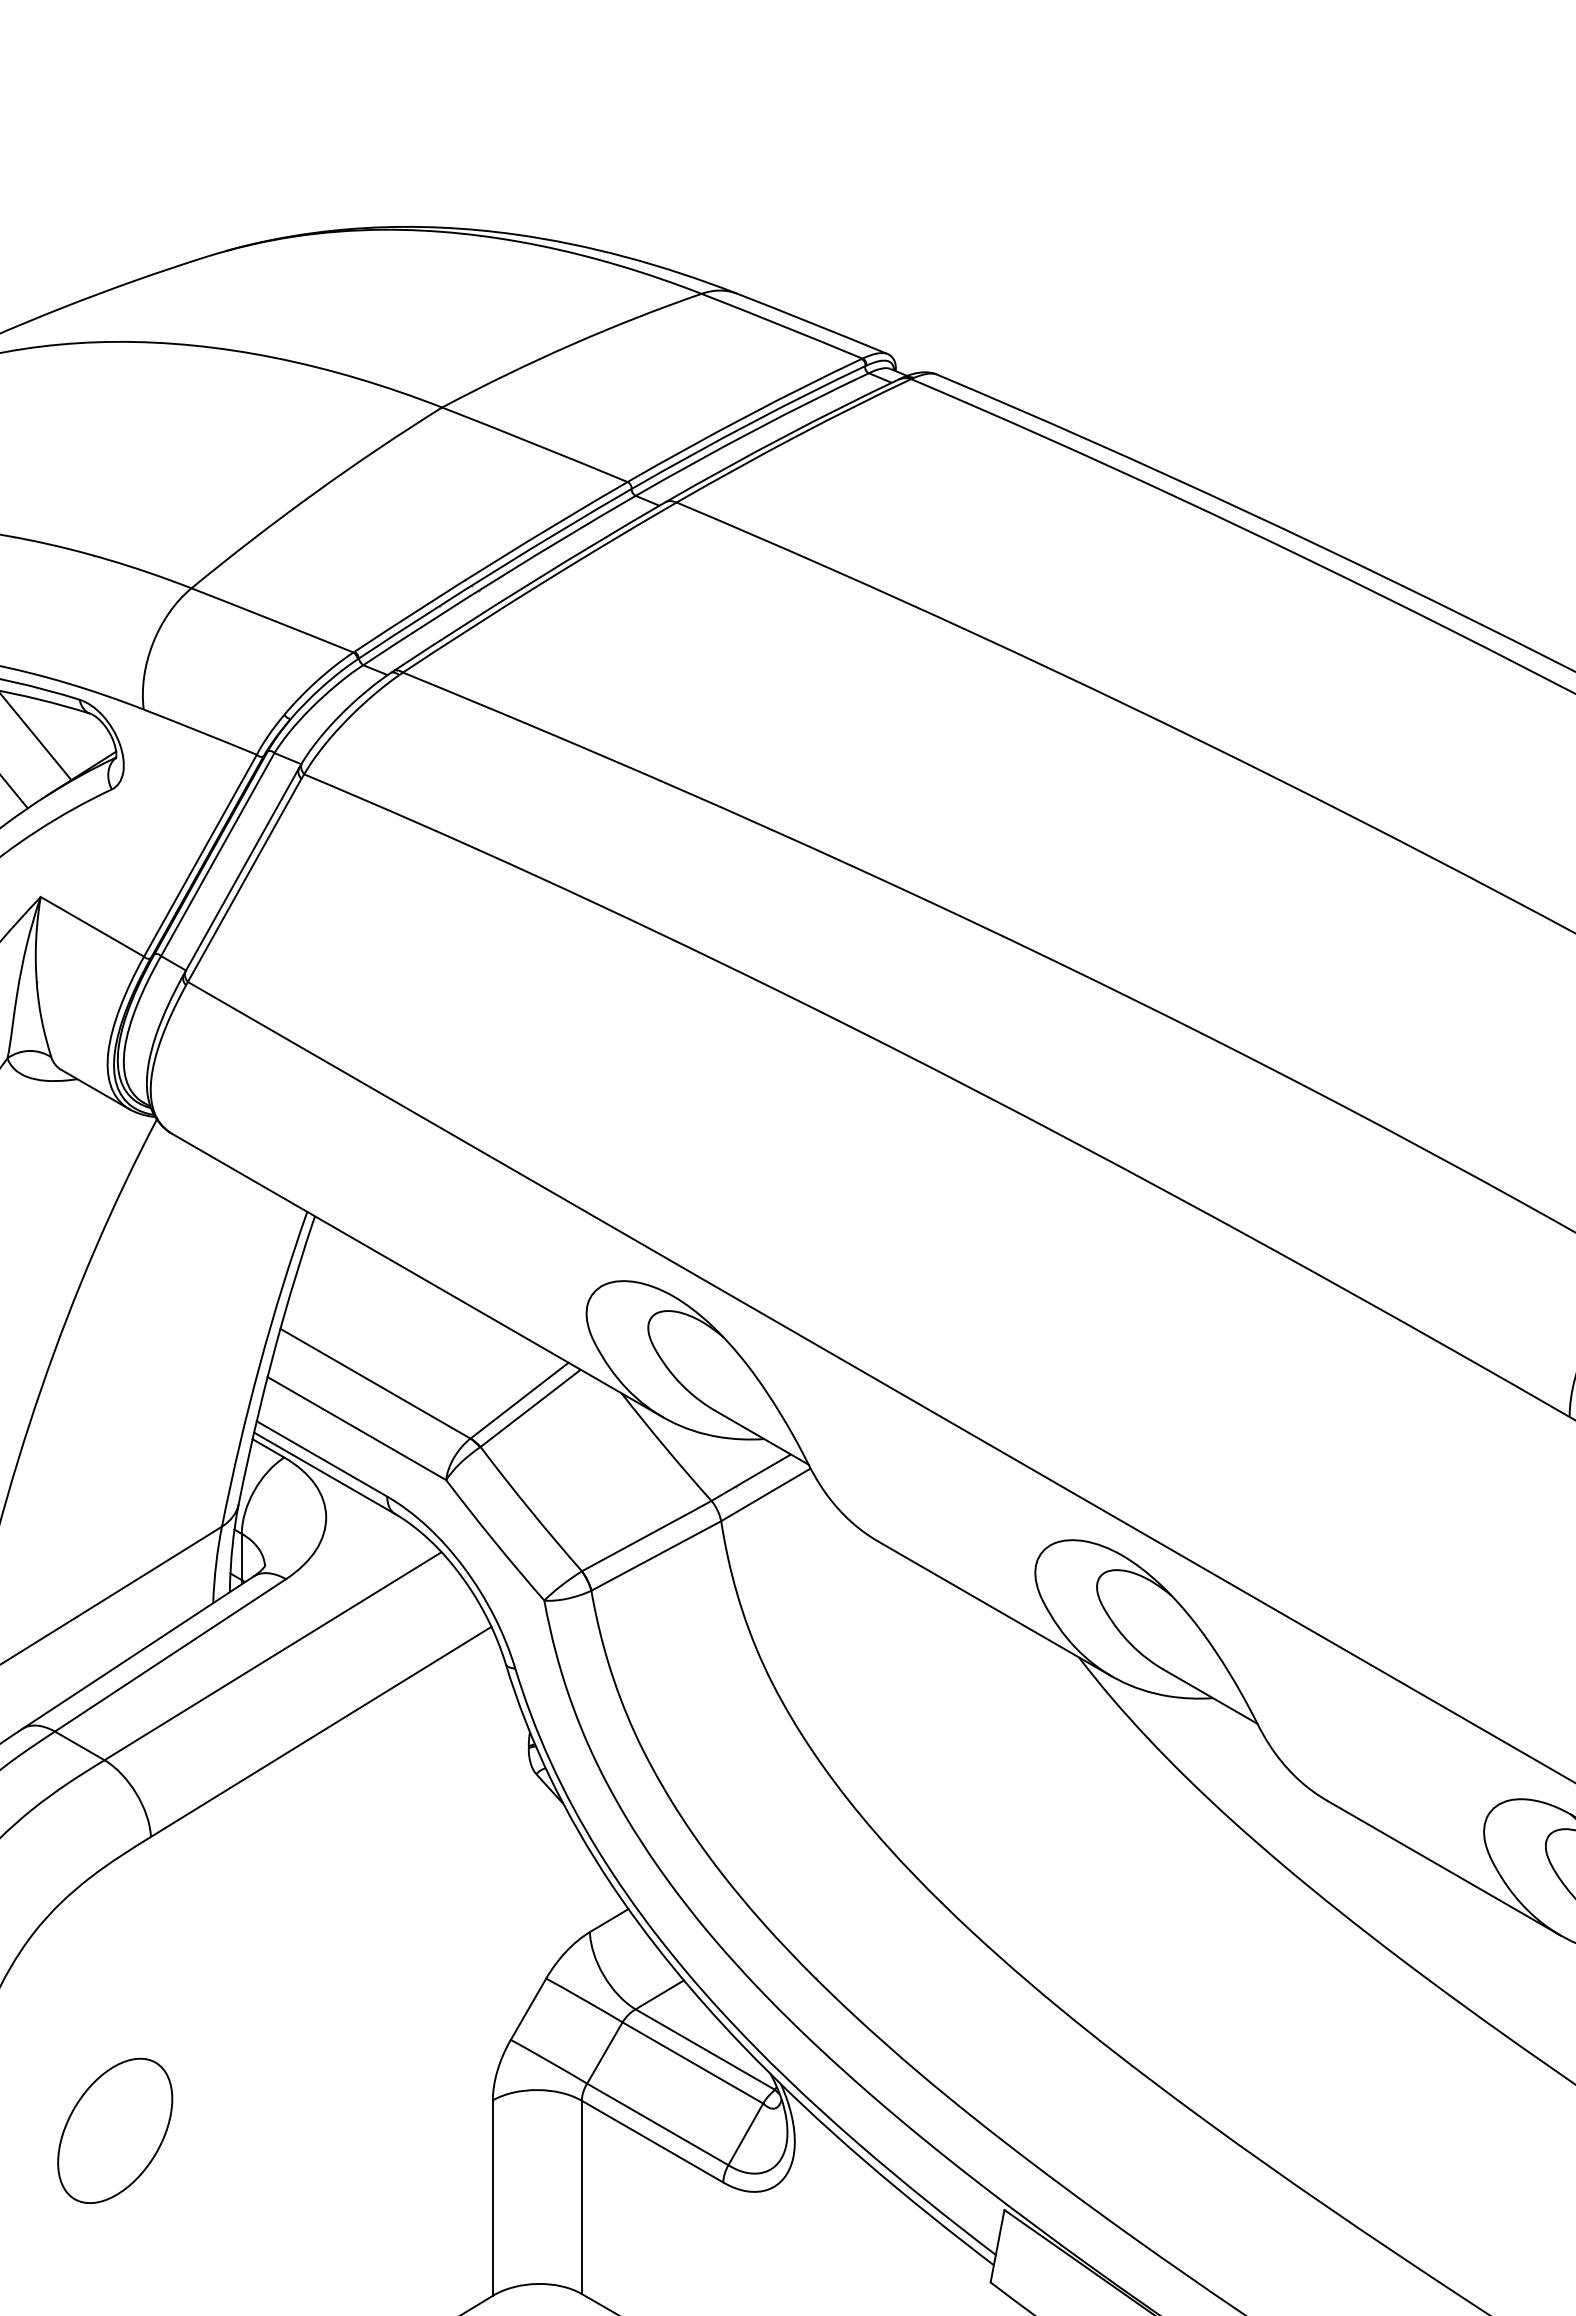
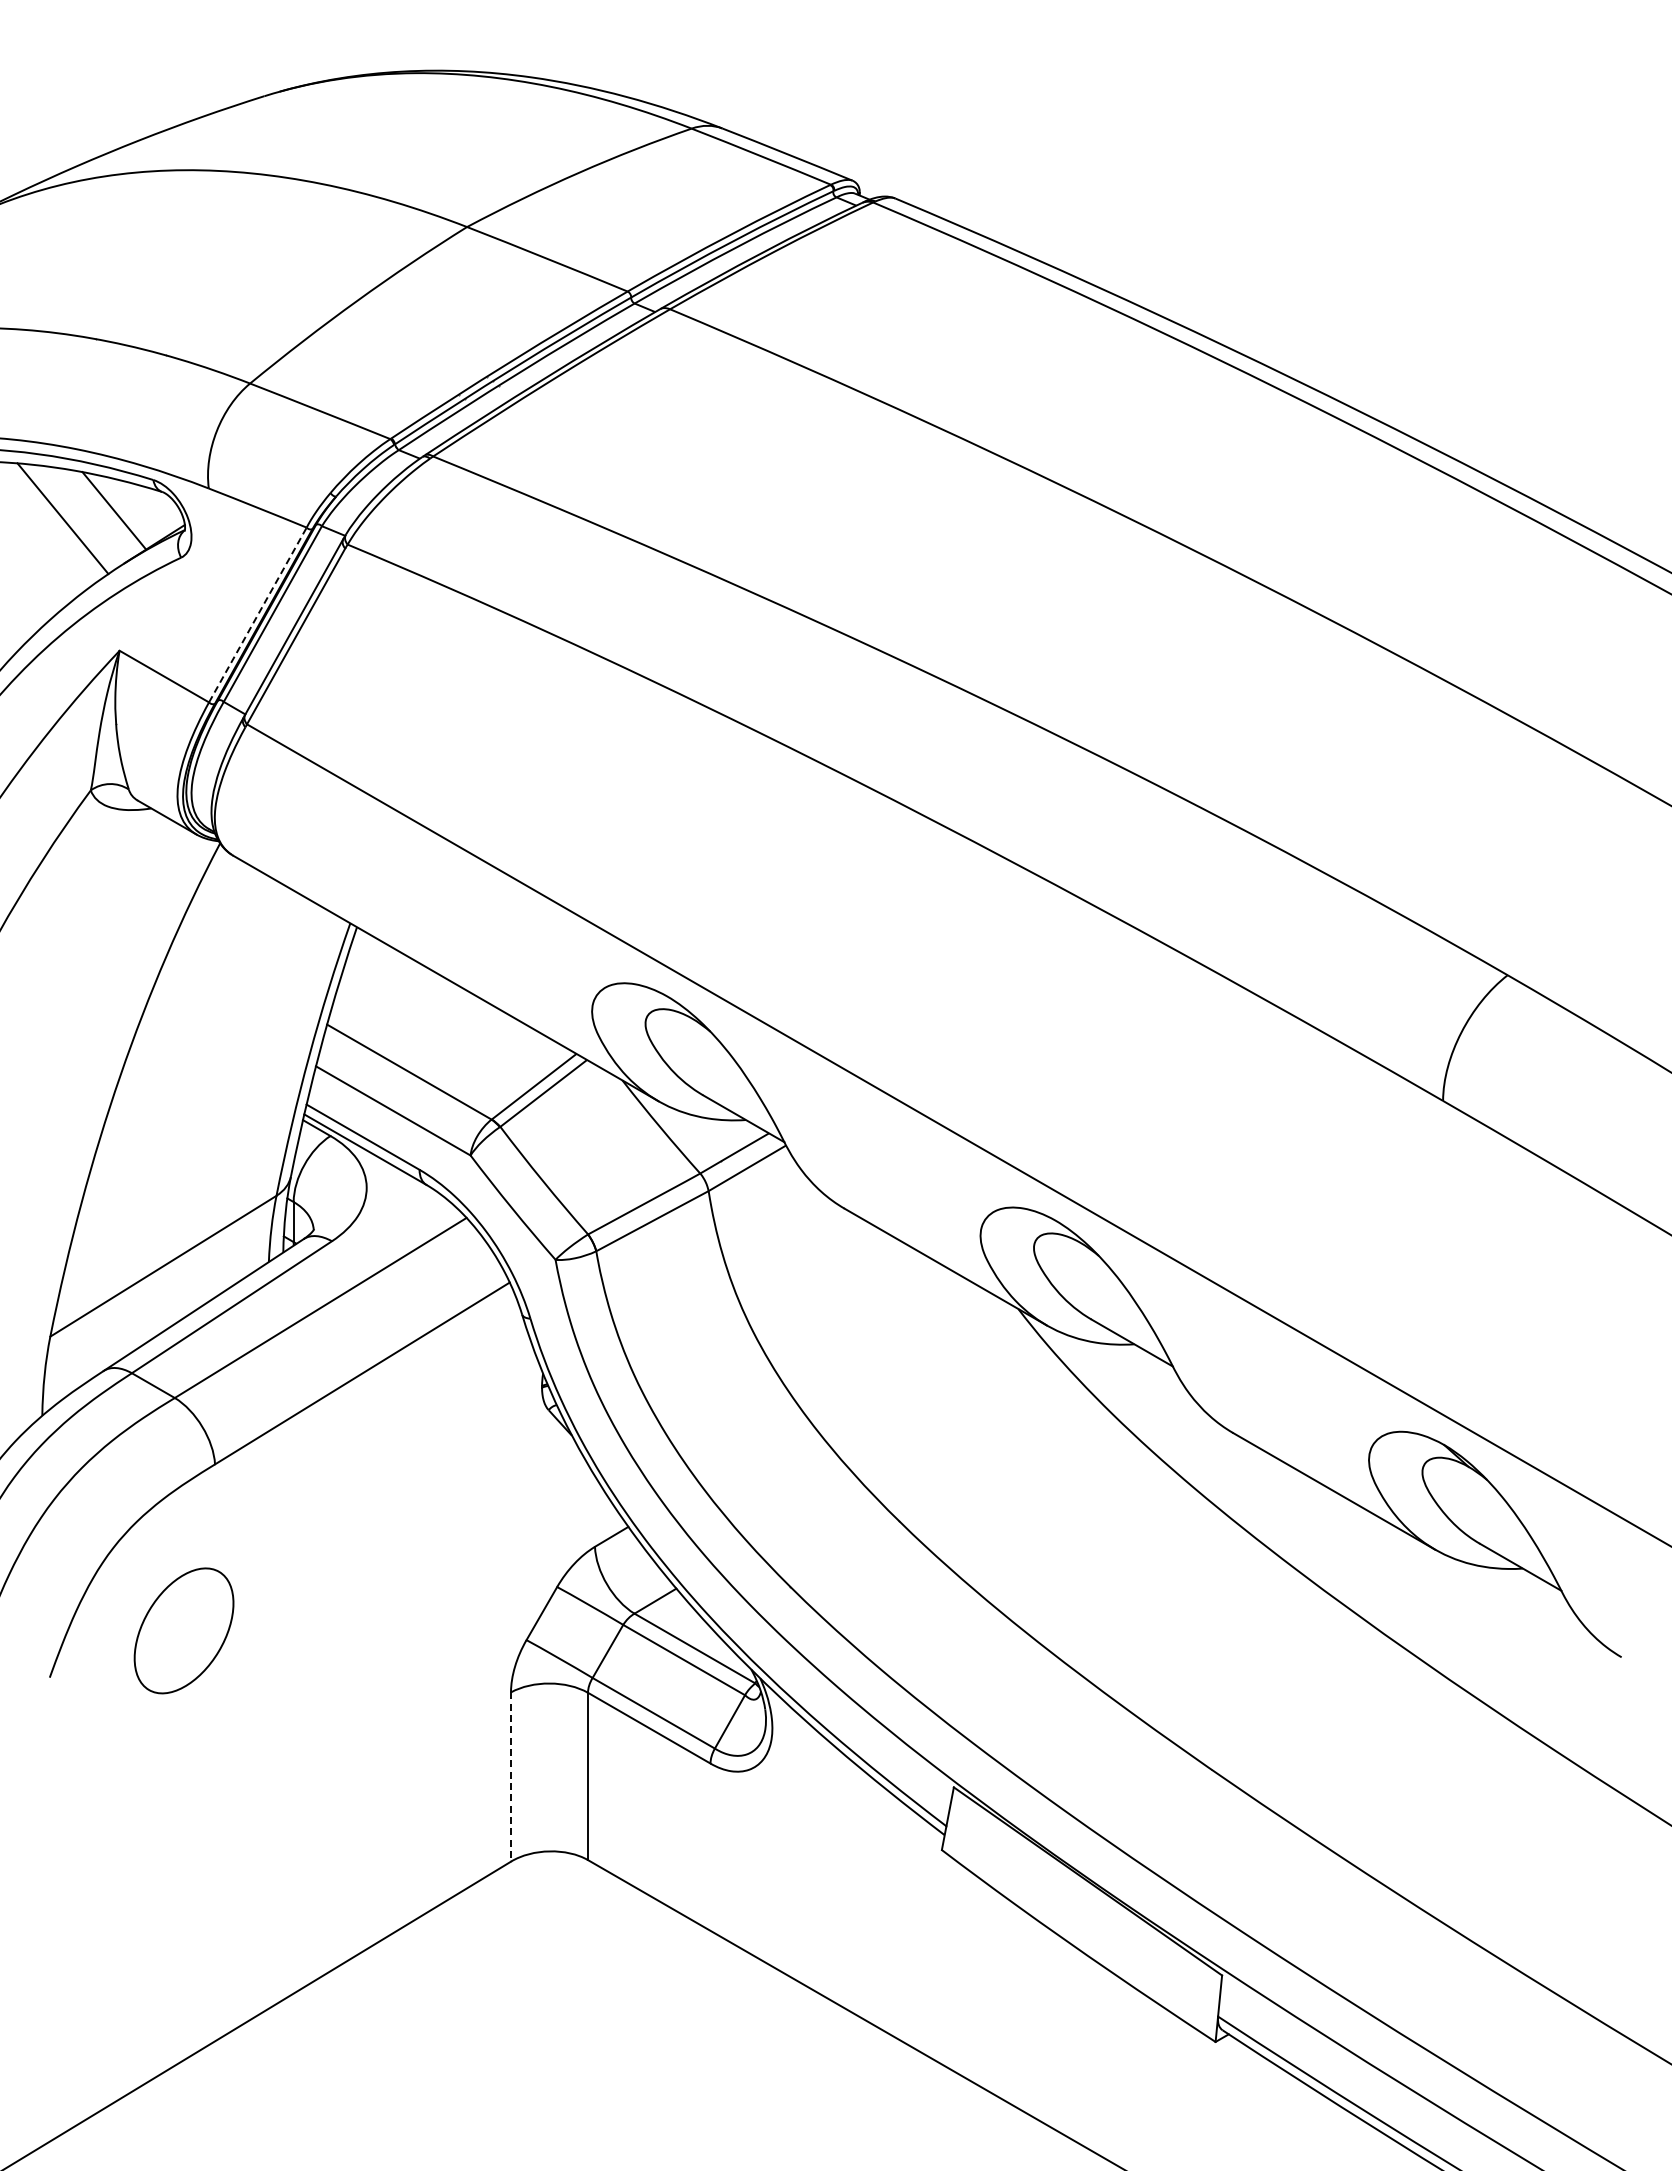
line: (201, 855) -> (258, 614), solid -> dashed
part: (114, 2130) -> (183, 1630), moved
line: (493, 2198) -> (511, 1777), solid -> dashed

